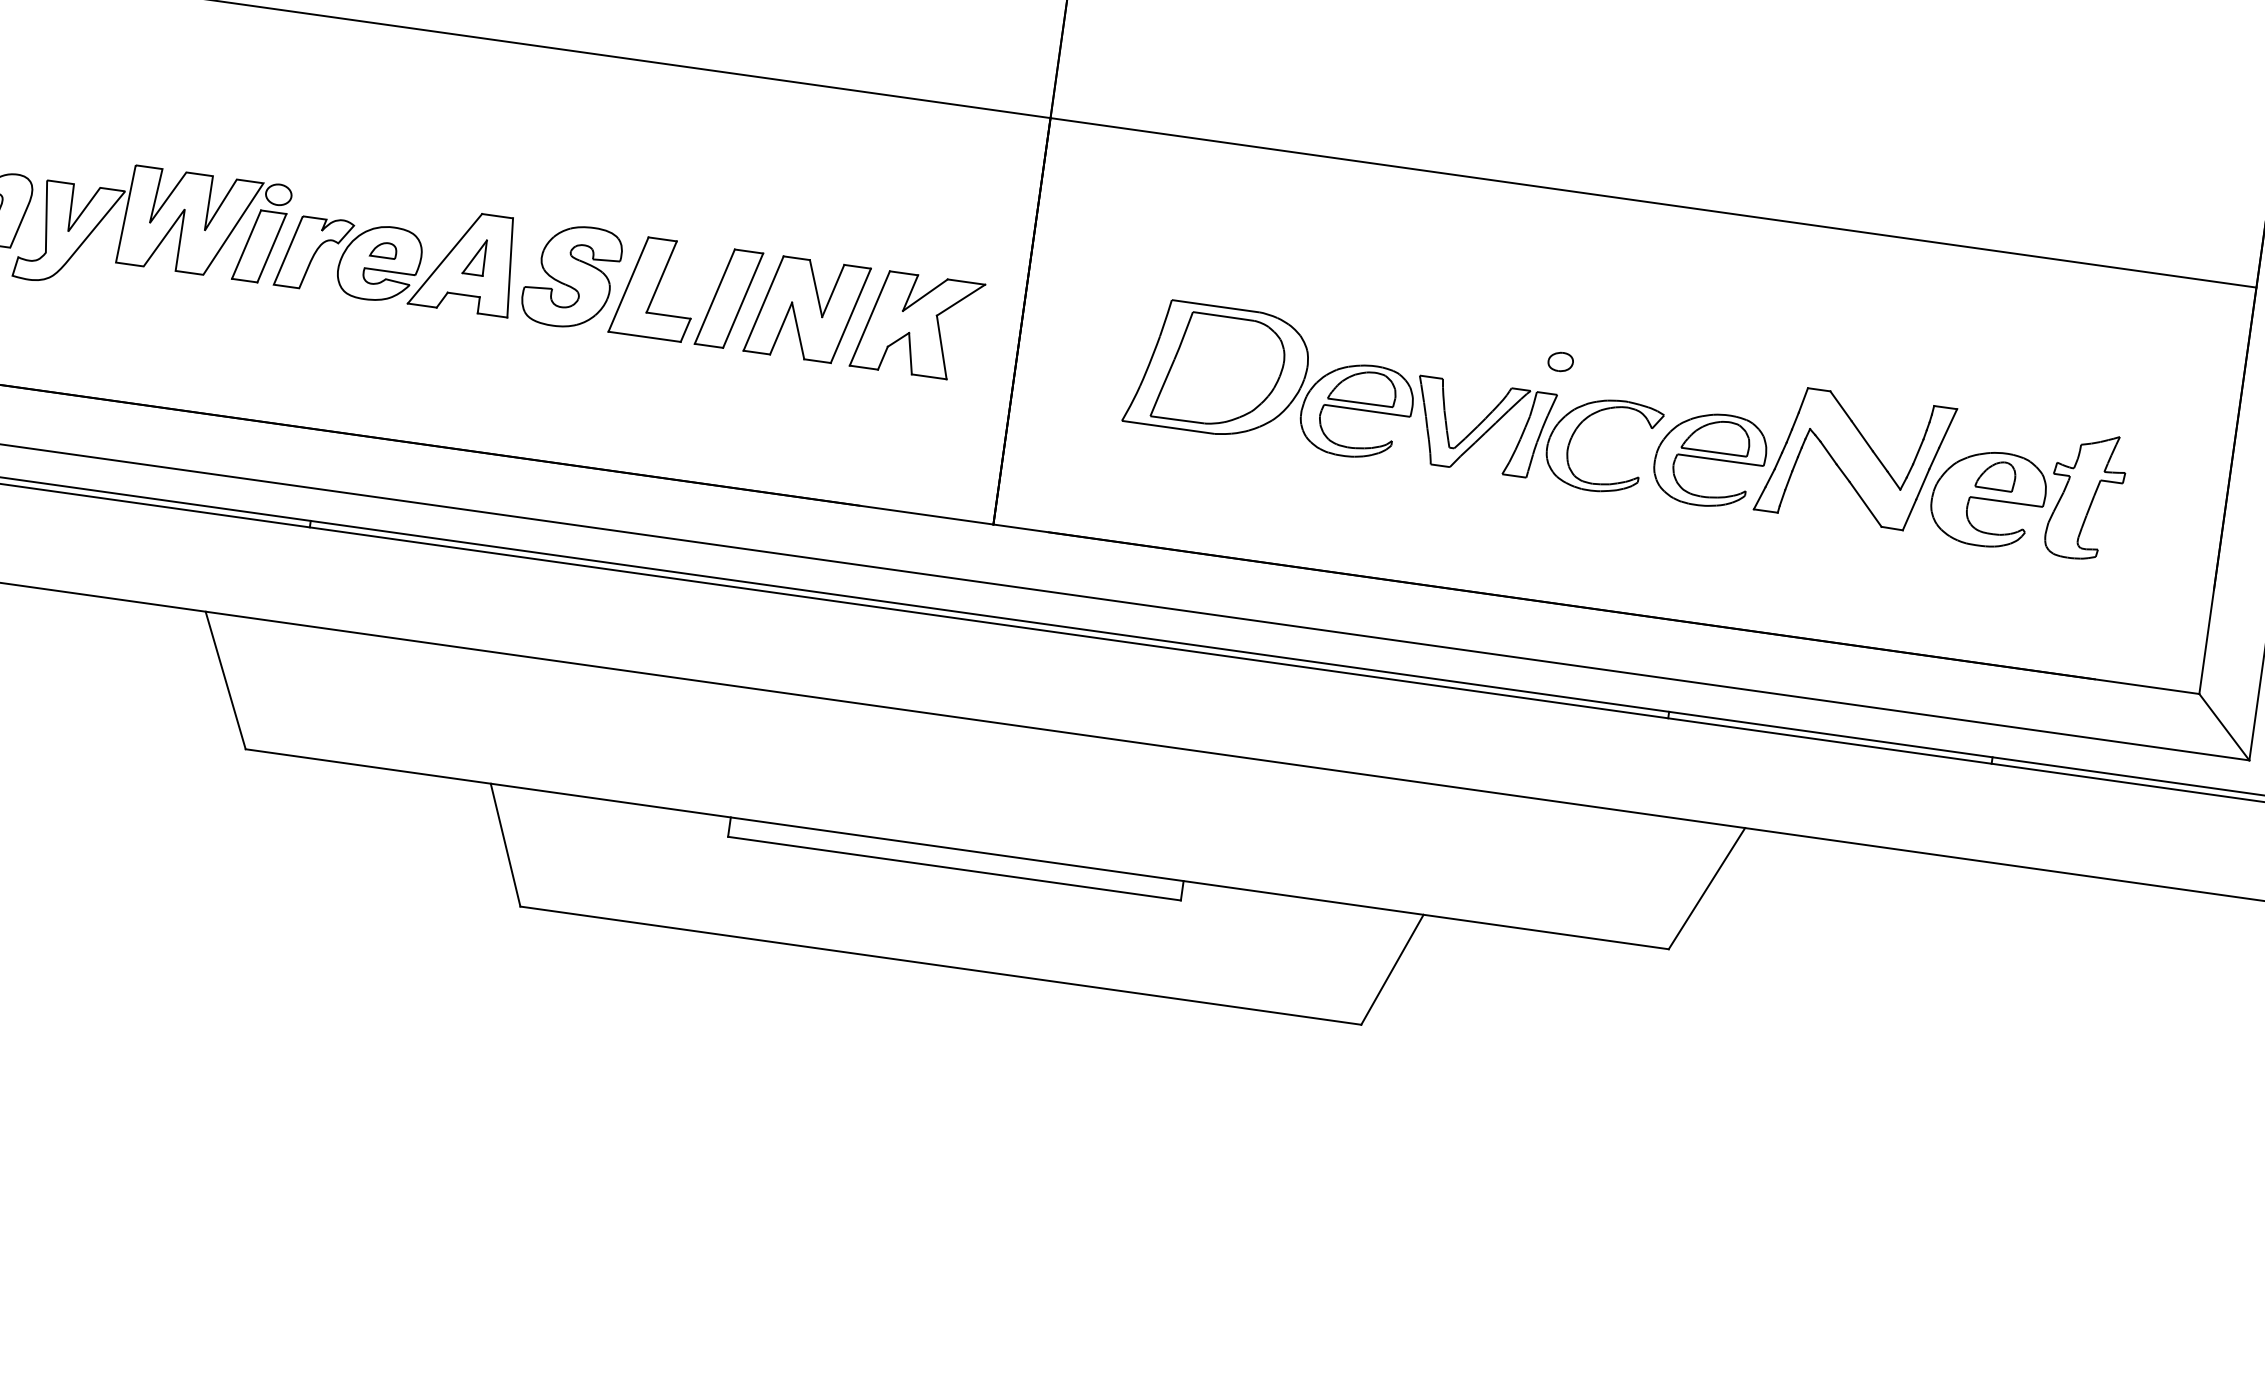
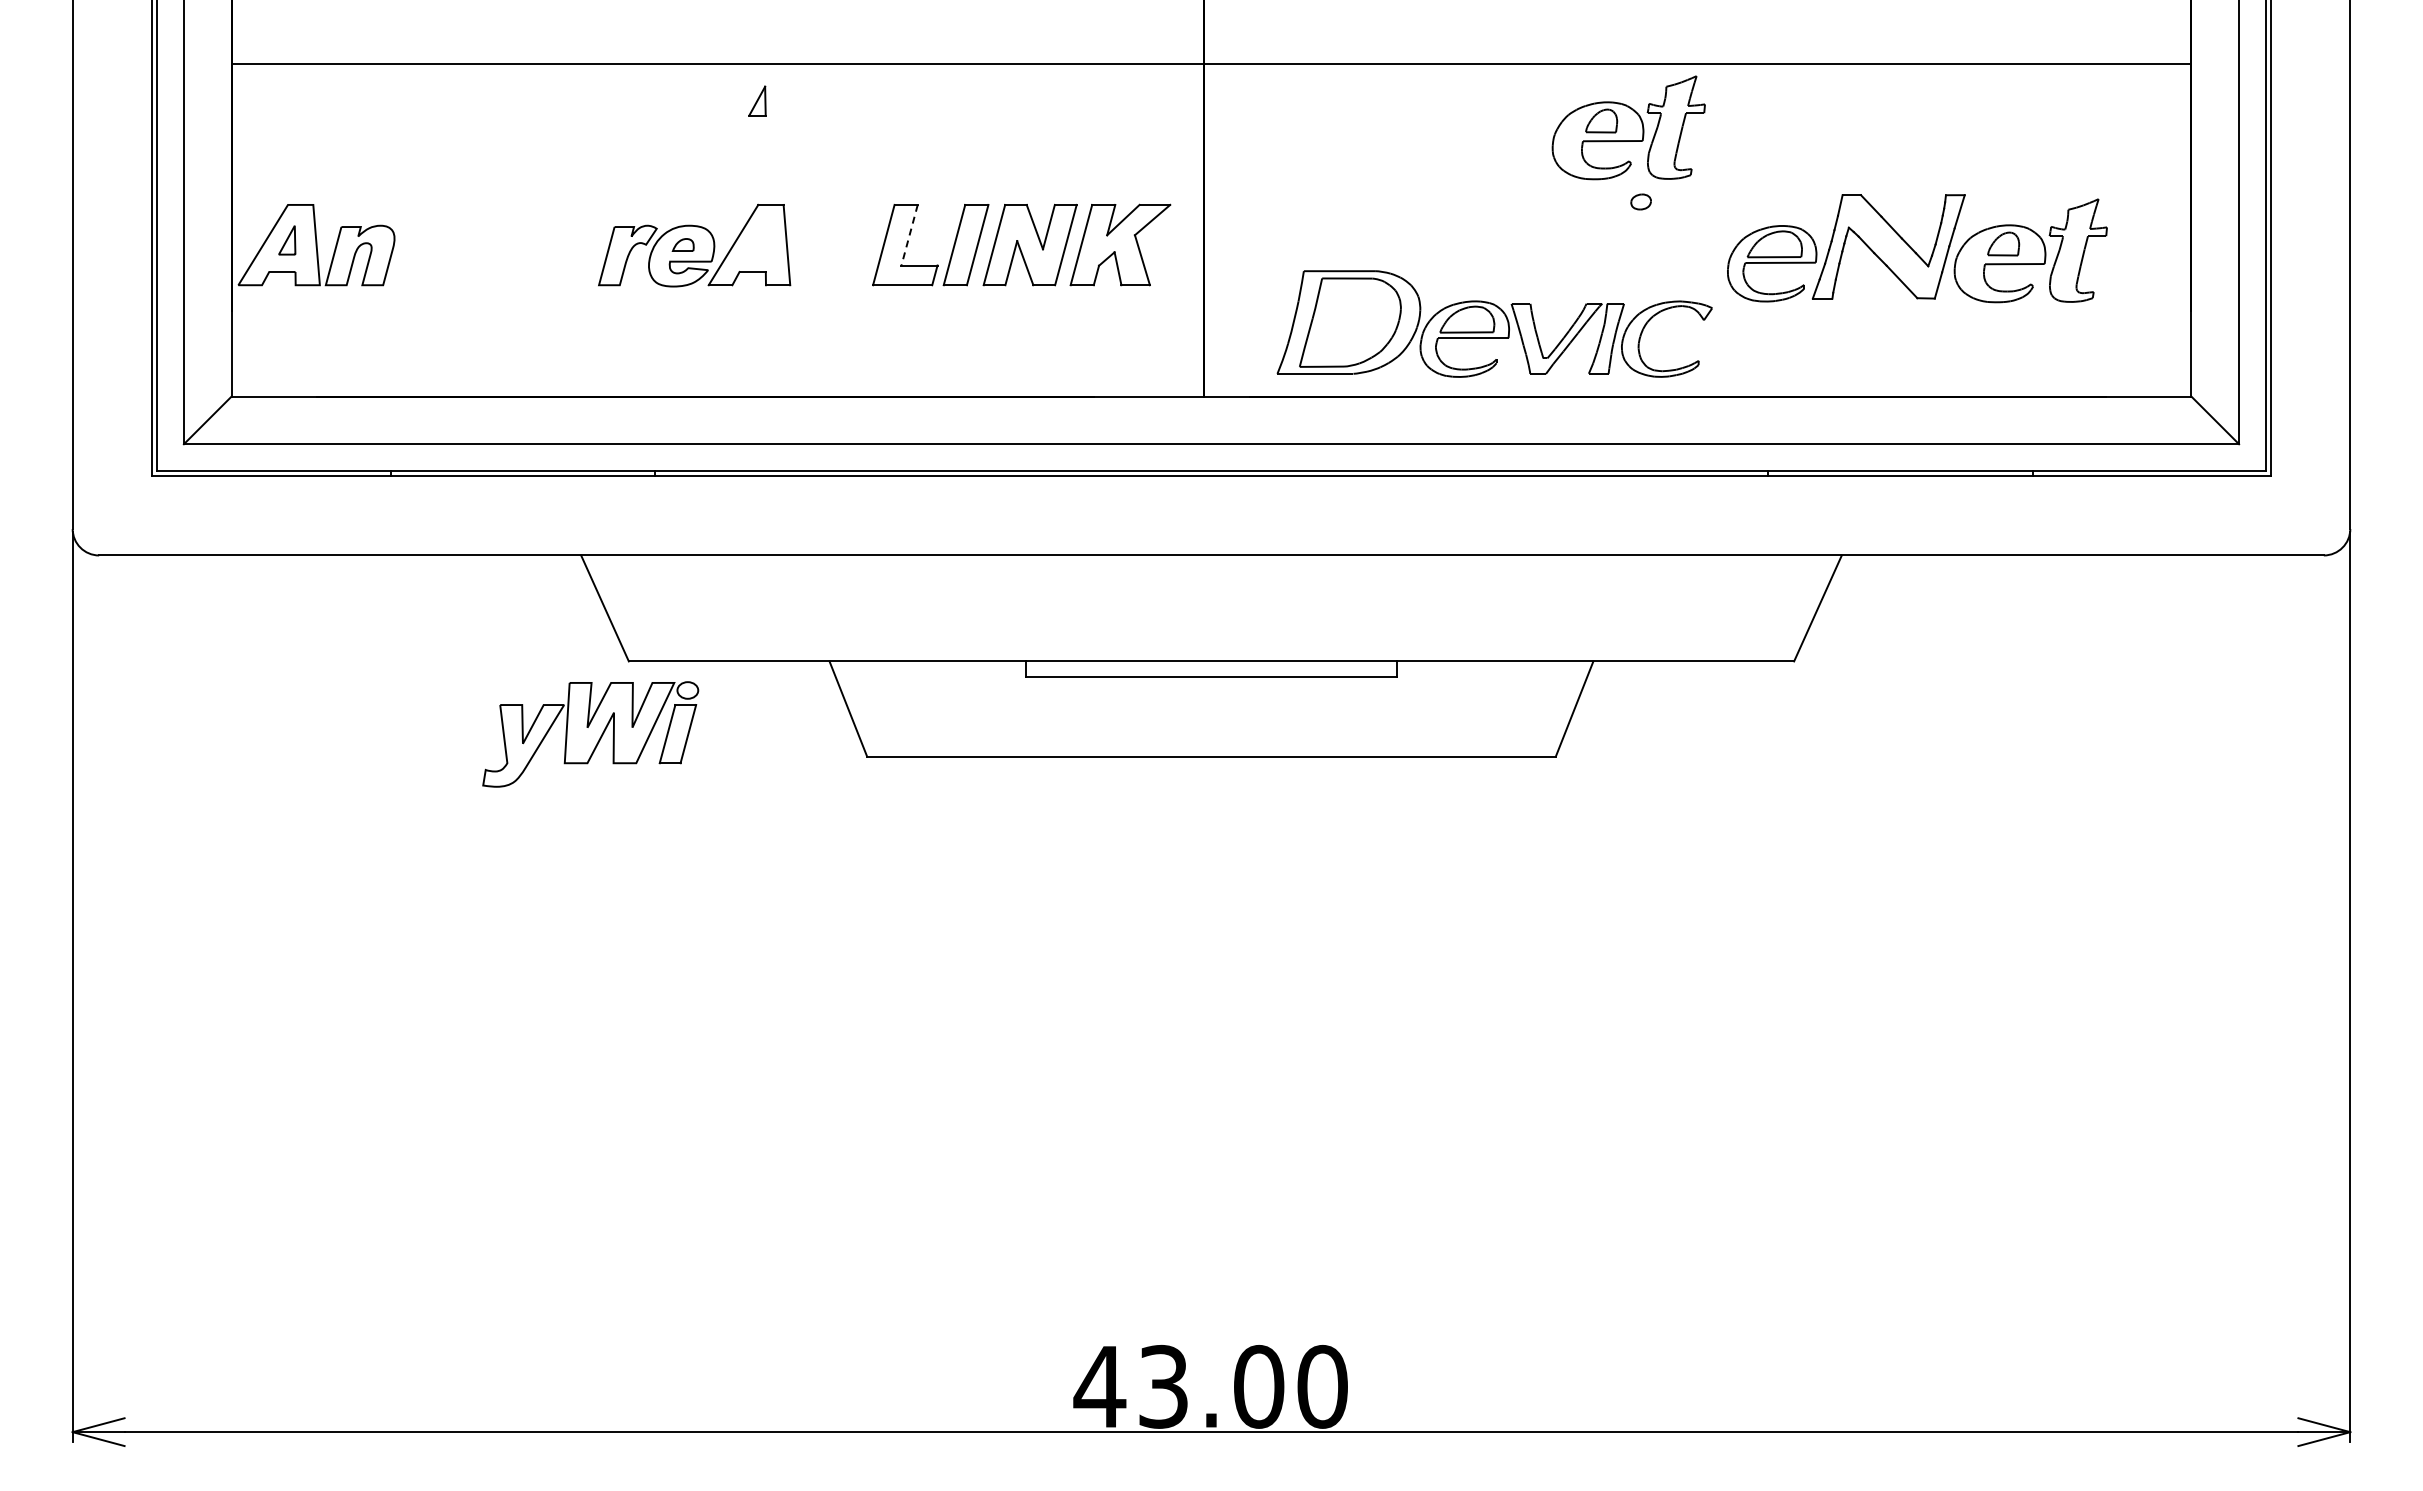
part: (152, 231) -> (590, 734), moved
part: (475, 256) -> (757, 100), moved
part: (1558, 268) -> (1628, 127), added
part: (572, 275) -> (837, 244), removed
line: (661, 277) -> (909, 235), solid -> dashed
part: (1395, 396) -> (1494, 323), moved

